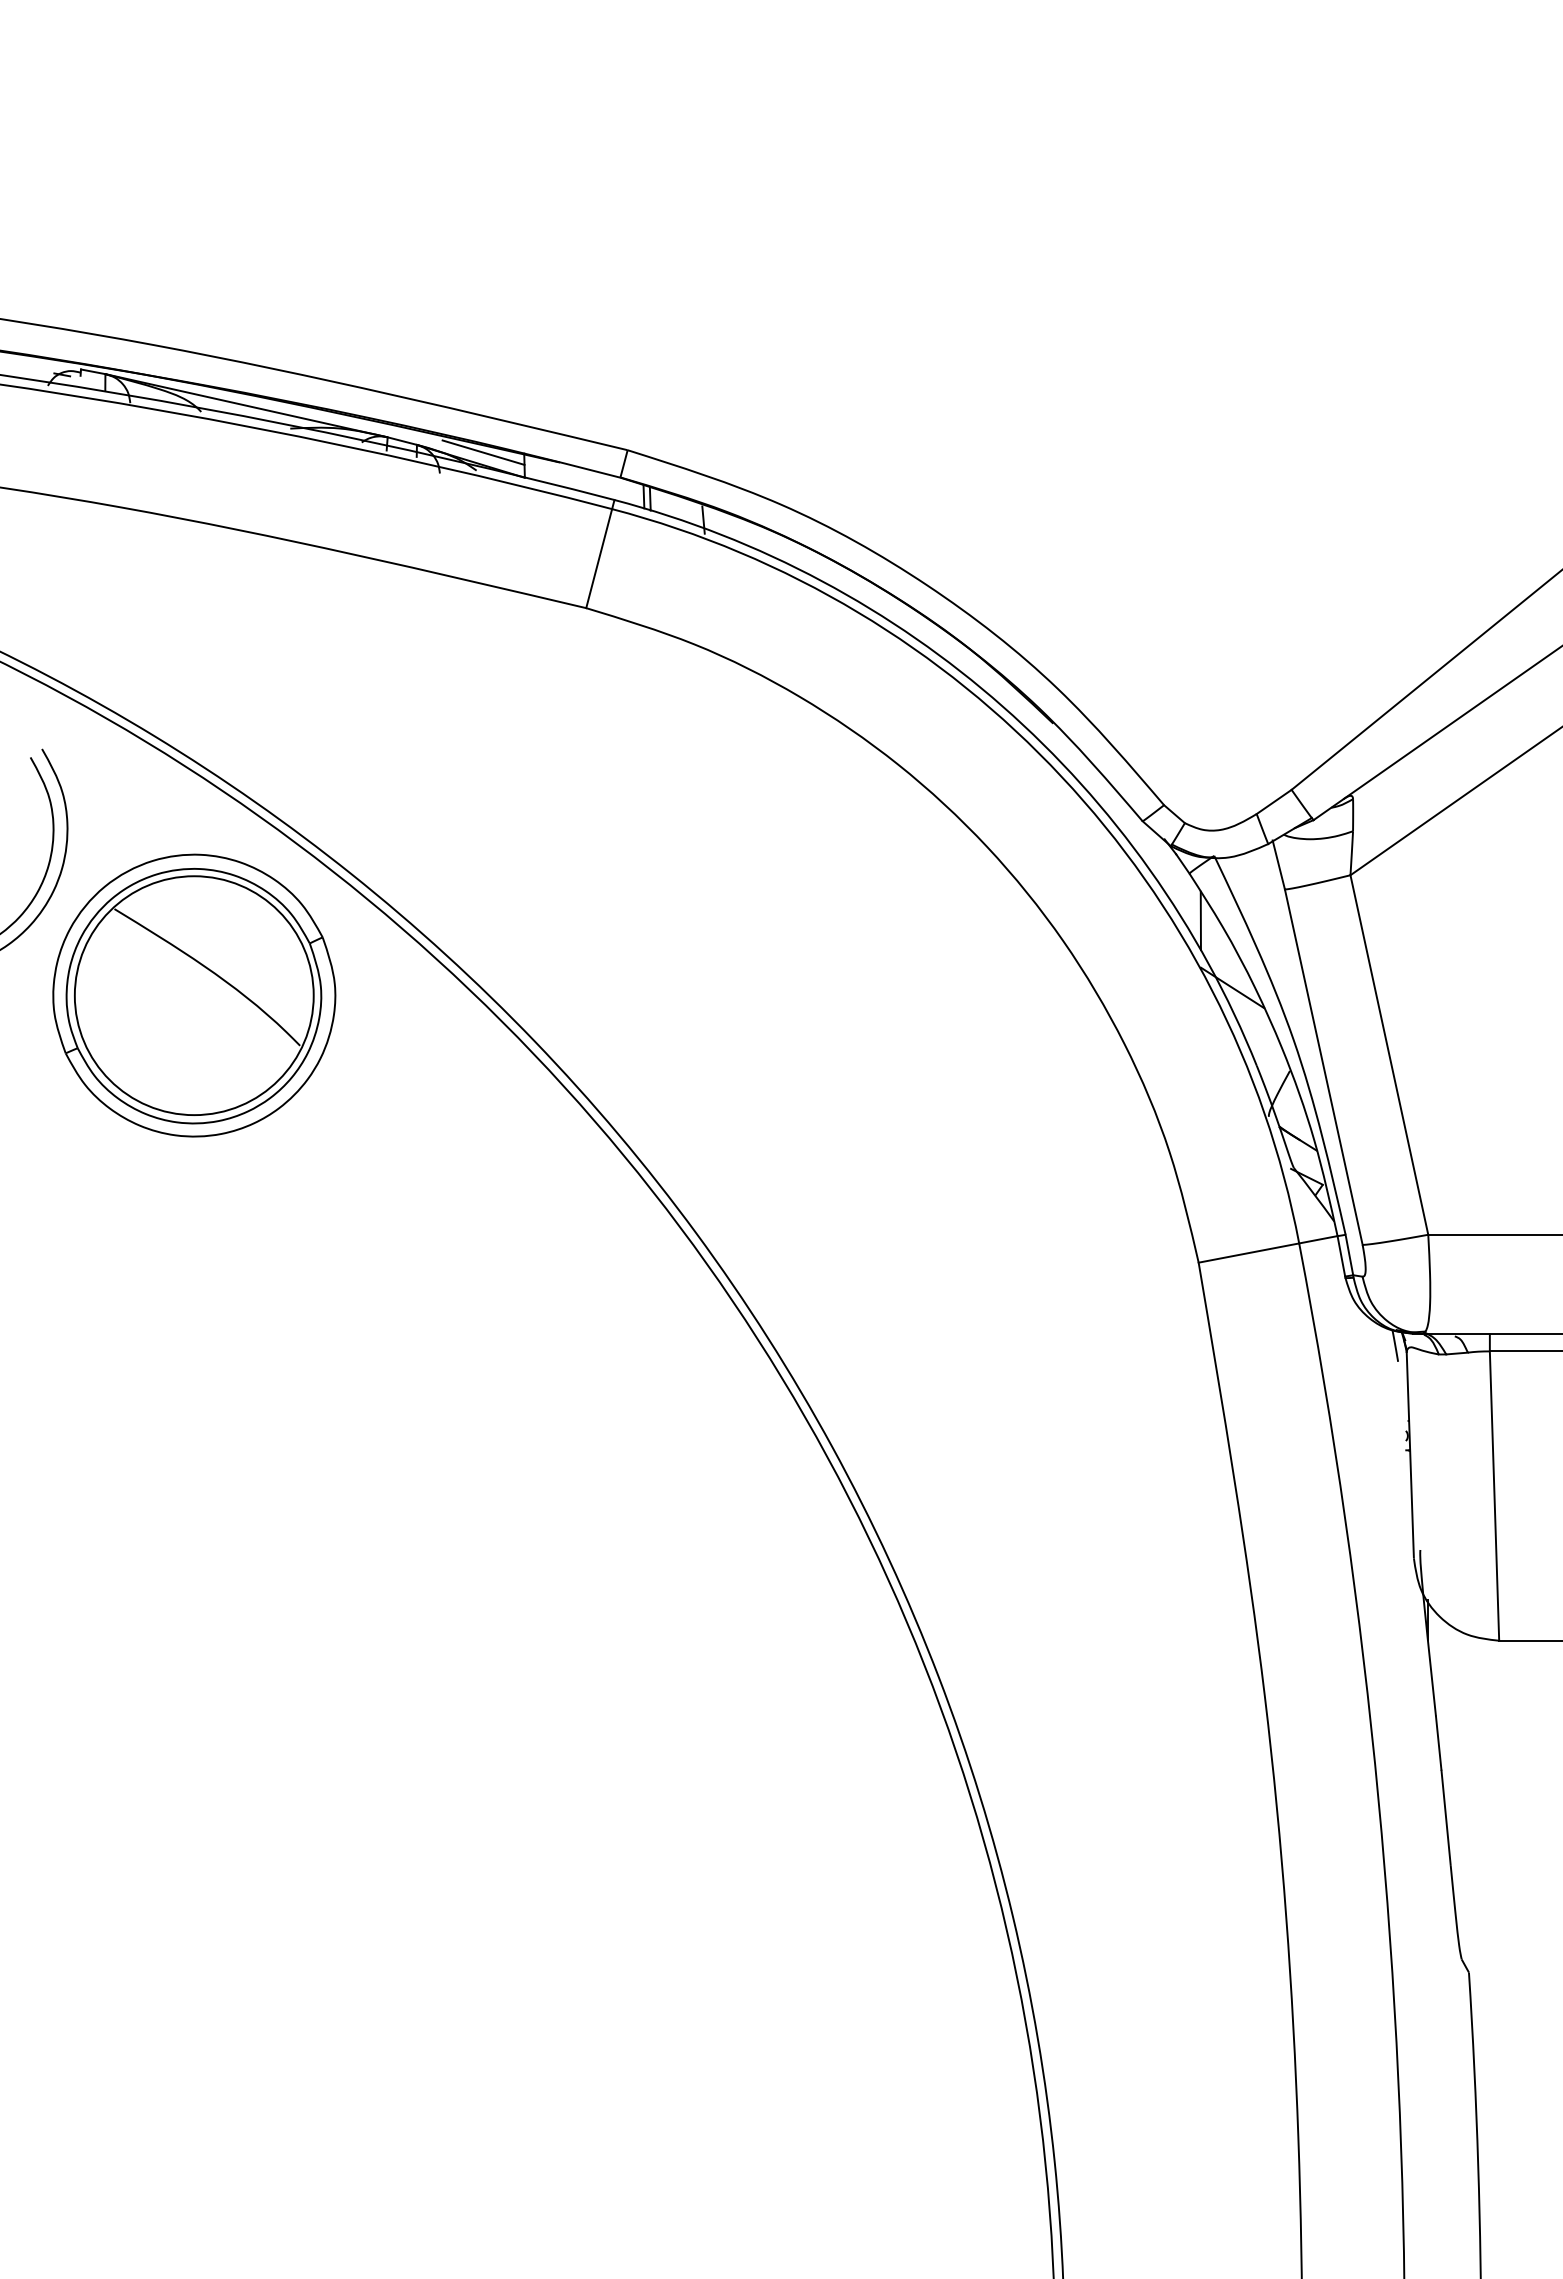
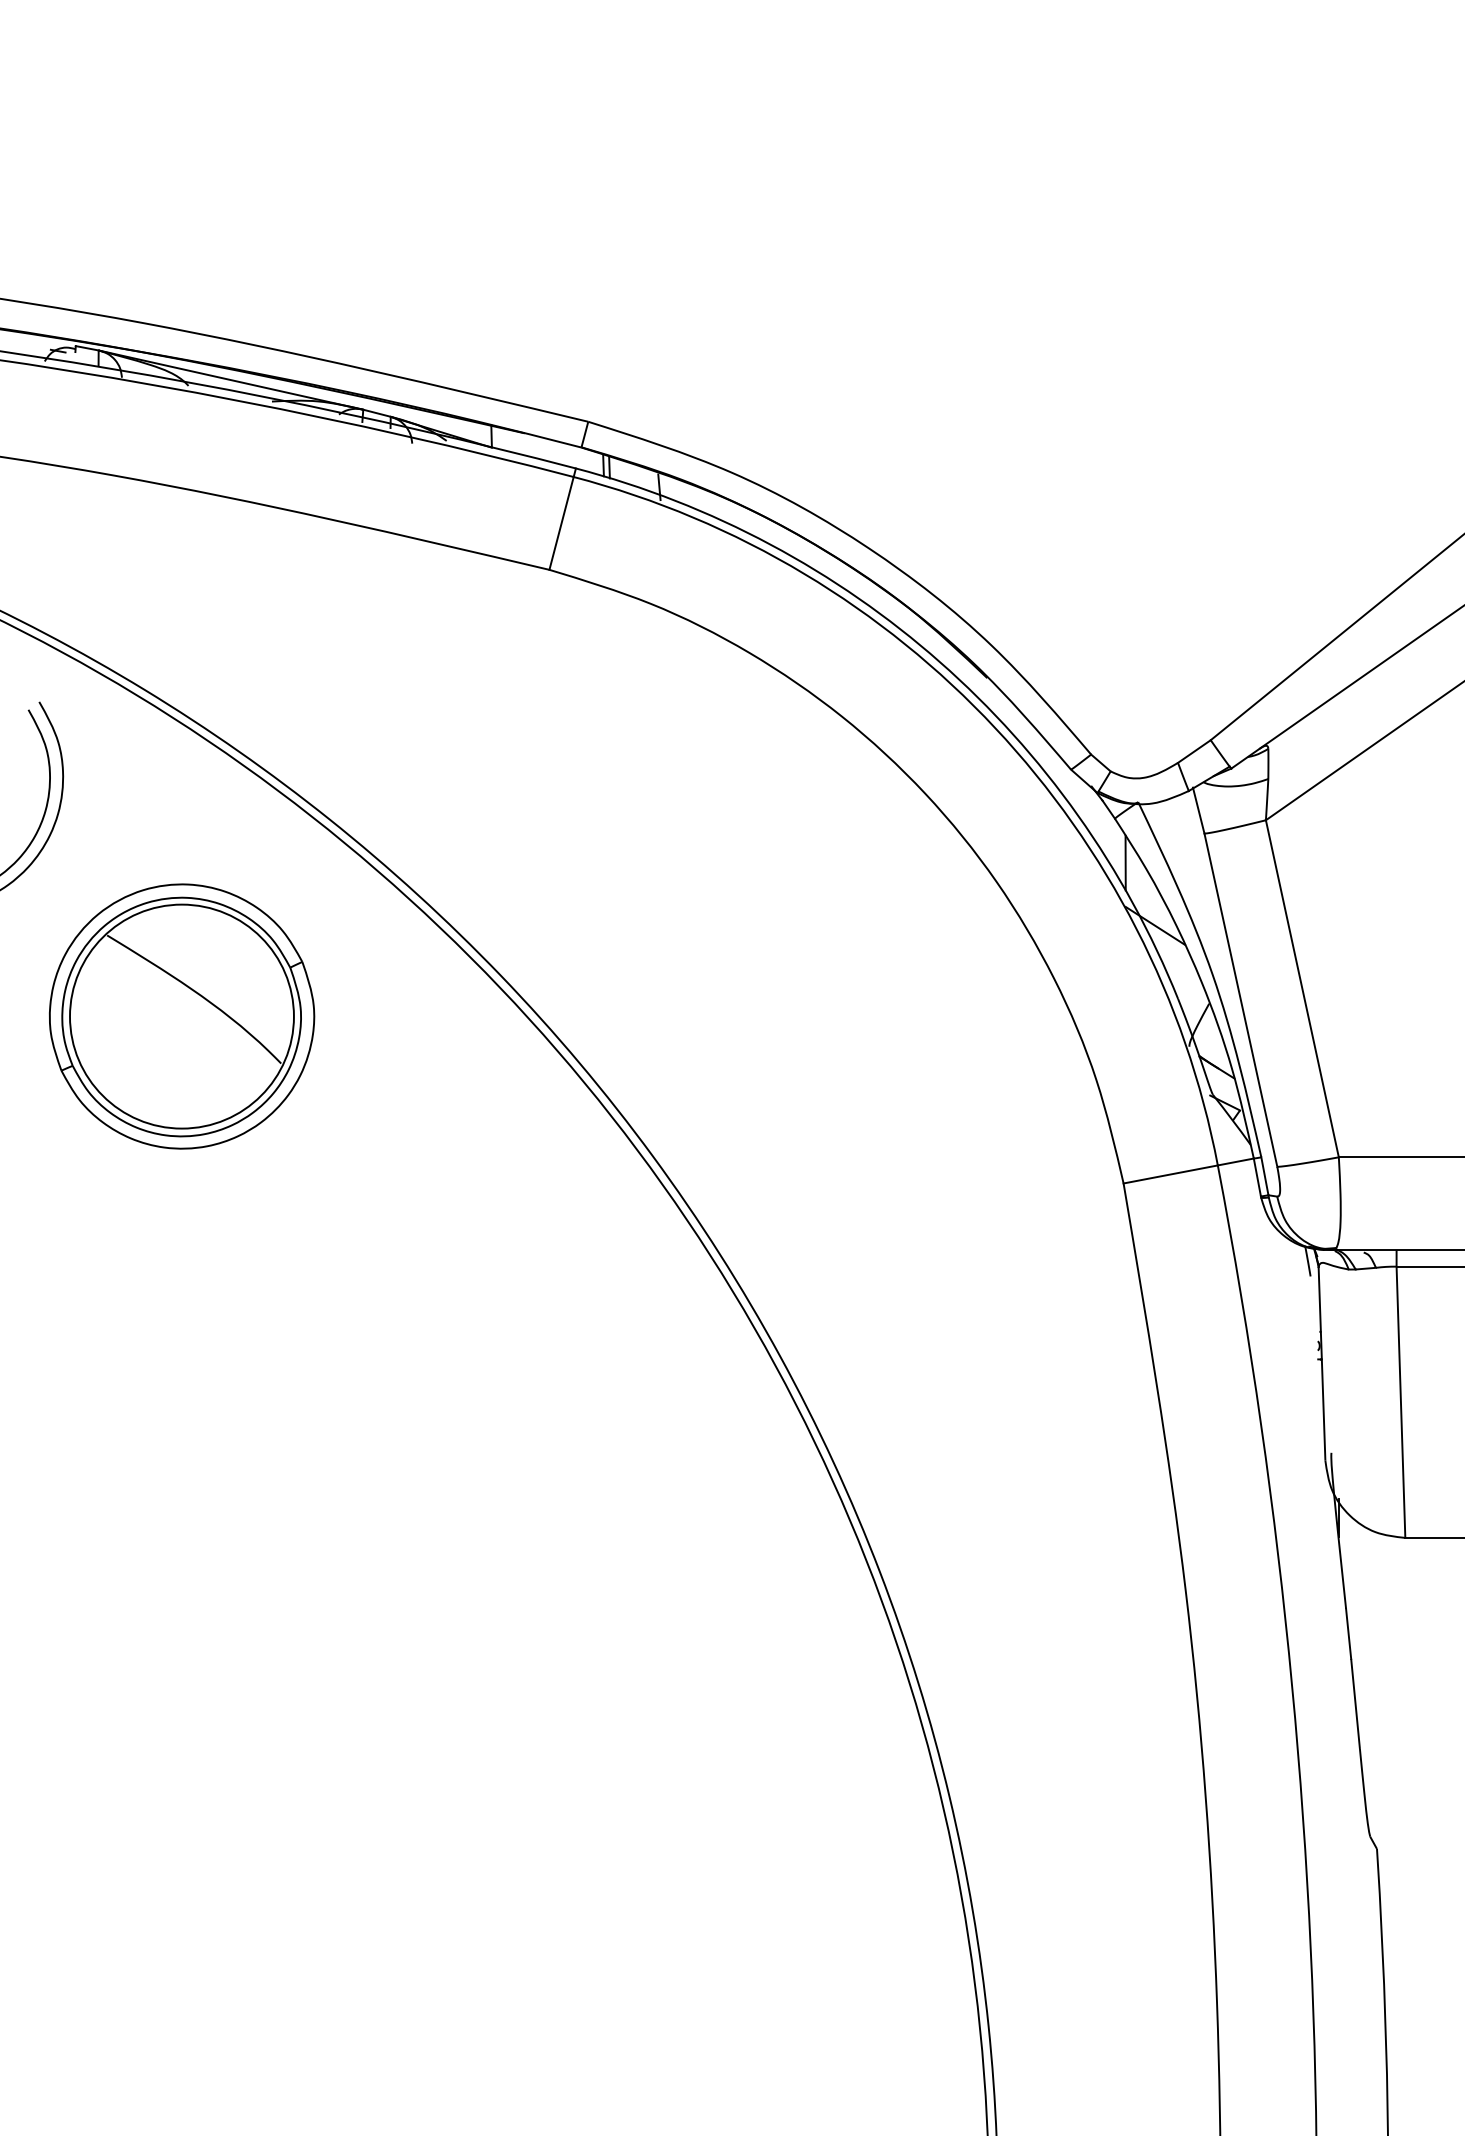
line: (483, 452) -> (453, 423), removed
part: (194, 995) -> (182, 1016), moved

